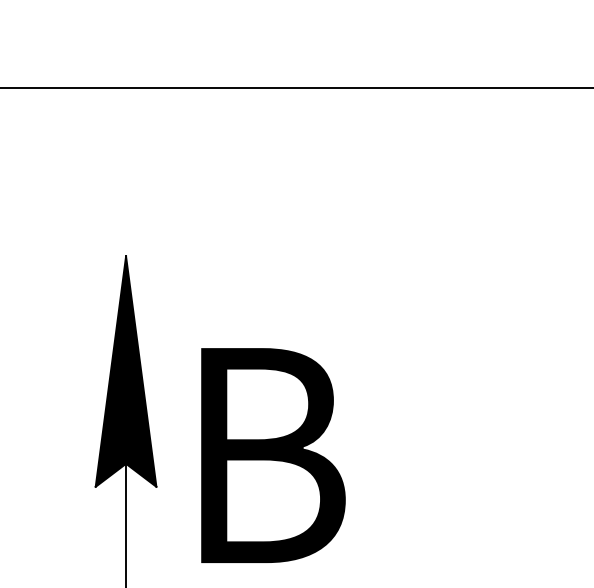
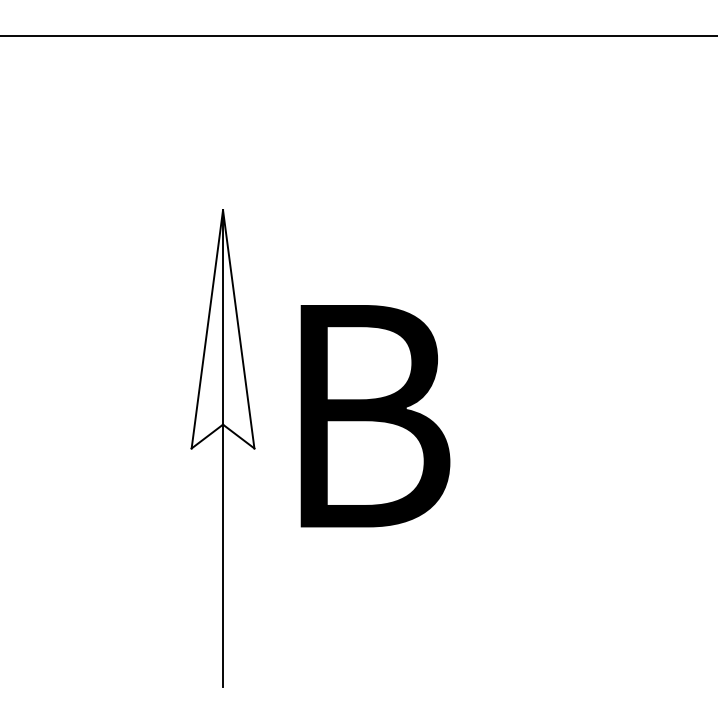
fill: (125, 371) -> (222, 329), removed

